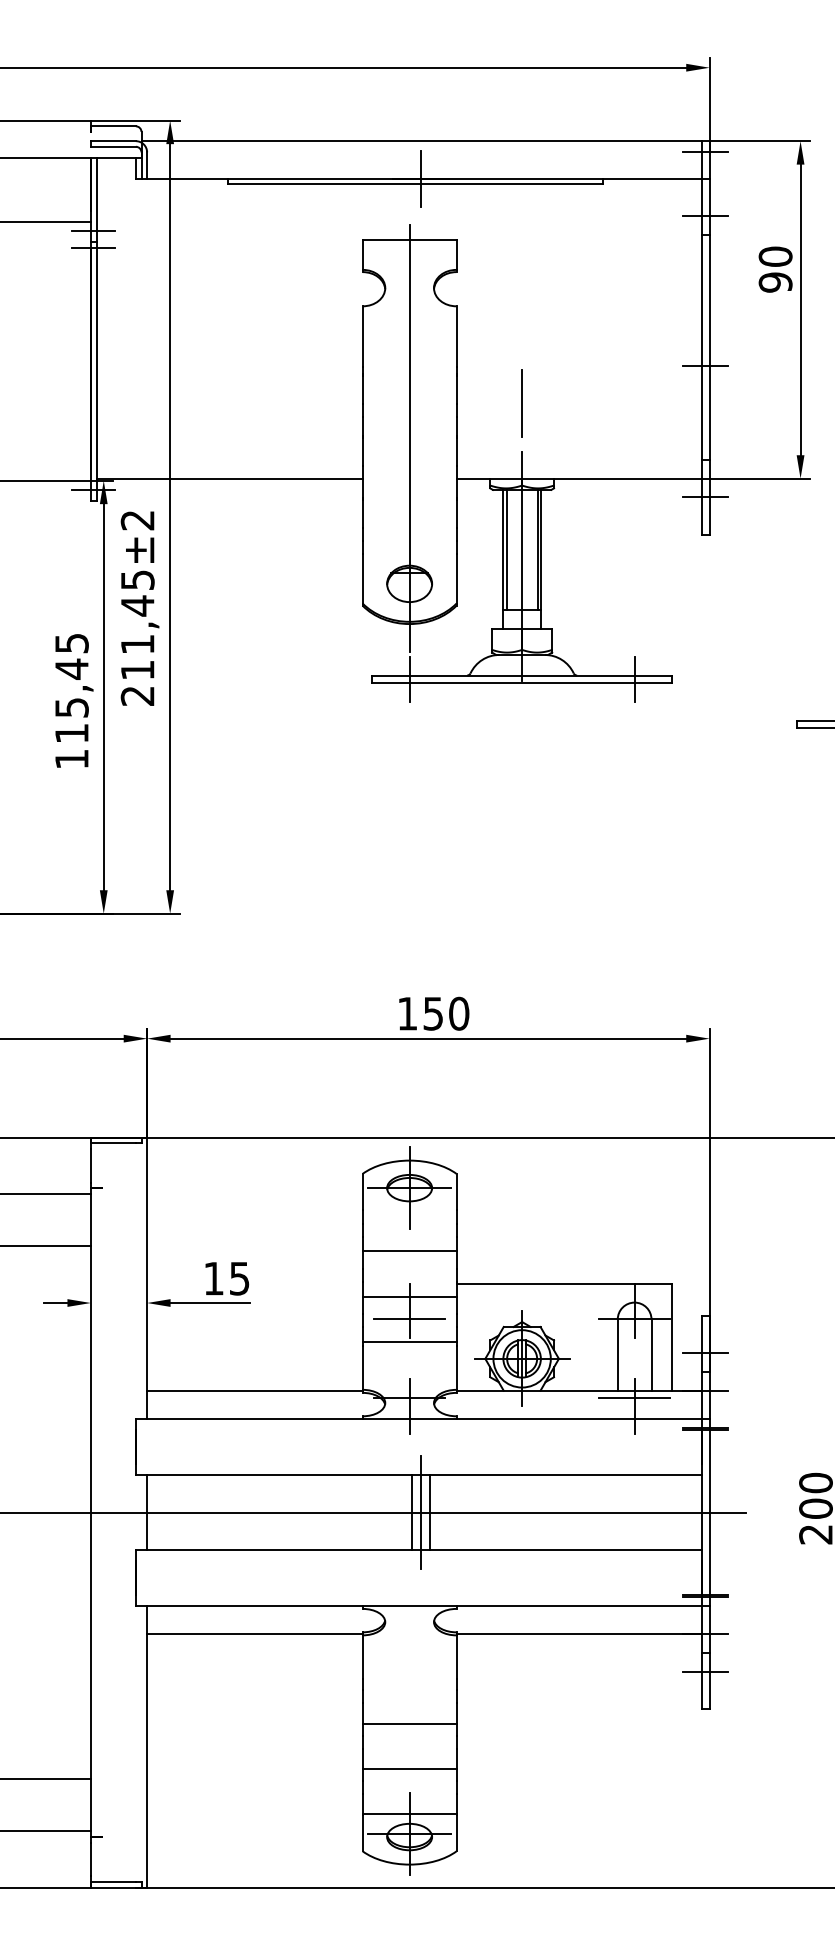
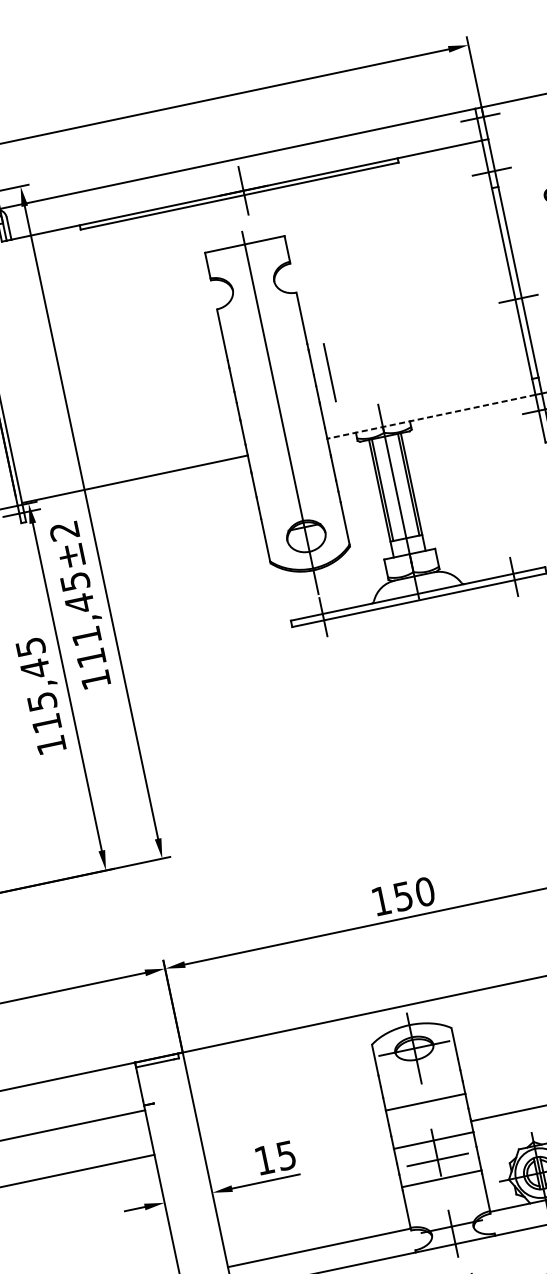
line: (521, 403) -> (329, 372), moved
line: (579, 478) -> (431, 416), solid -> dashed
text: (137, 695) -> (95, 679), 211,45 -> 111,45

